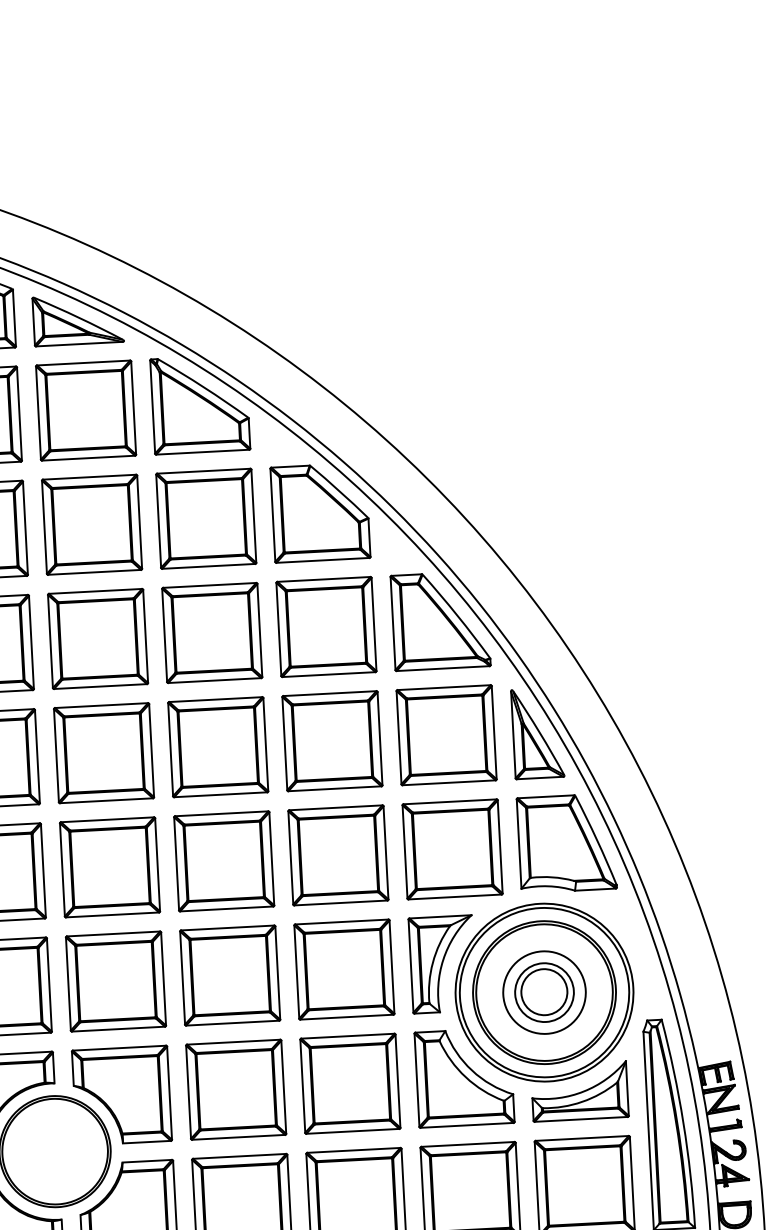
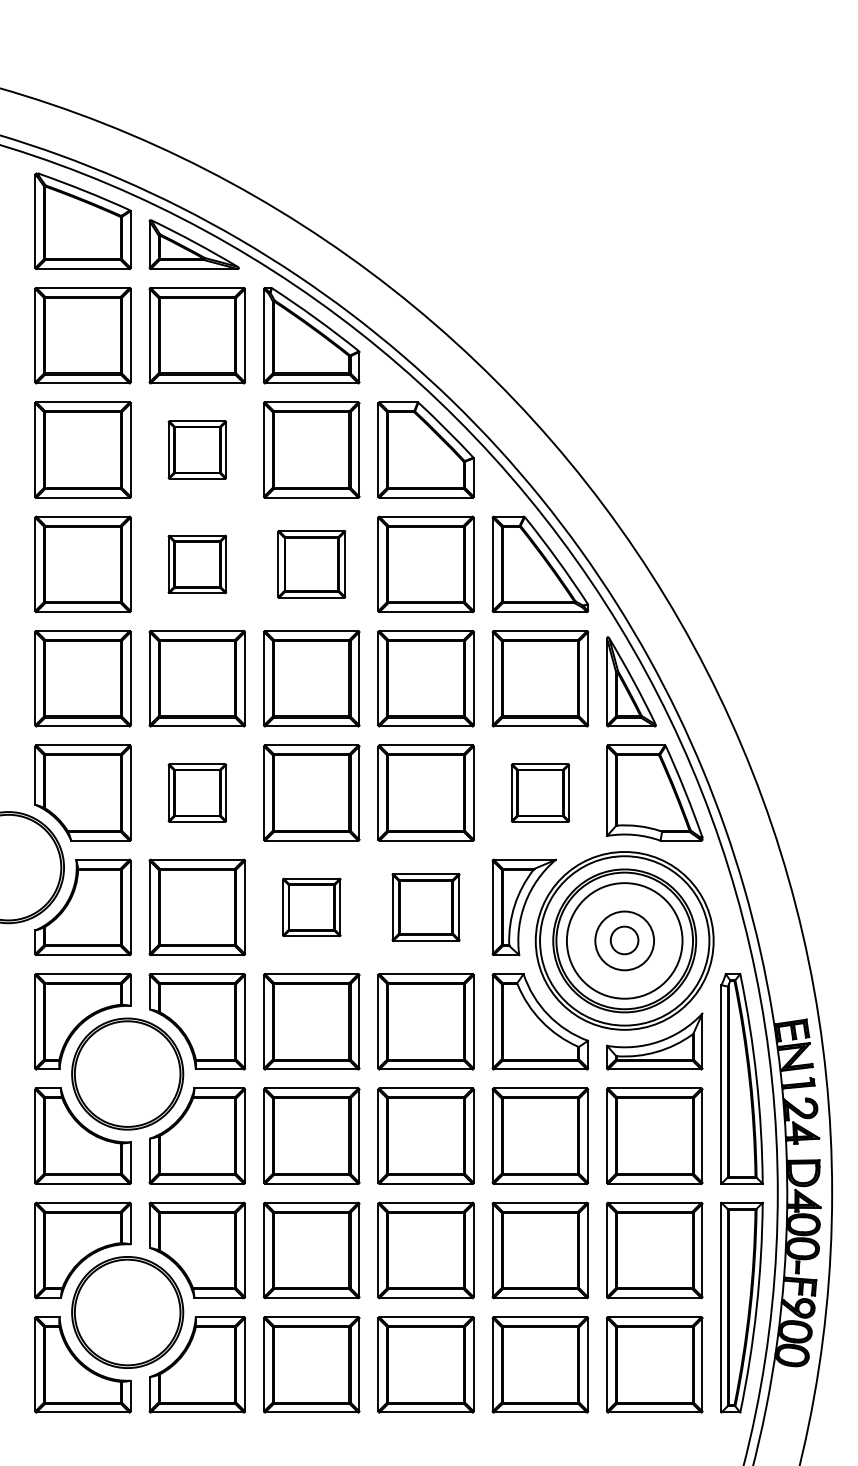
part: (92, 524) -> (197, 449), size x0.6
part: (212, 633) -> (311, 564), size x0.7
part: (98, 639) -> (197, 564), size x0.6
part: (452, 848) -> (540, 792), size x0.6
part: (110, 866) -> (197, 792), size x0.6
part: (343, 969) -> (425, 907), size x0.7
part: (229, 975) -> (311, 907), size x0.6
circle: (544, 992) -> (624, 940), size x0.6
circle: (544, 992) -> (624, 940), size x1.4

